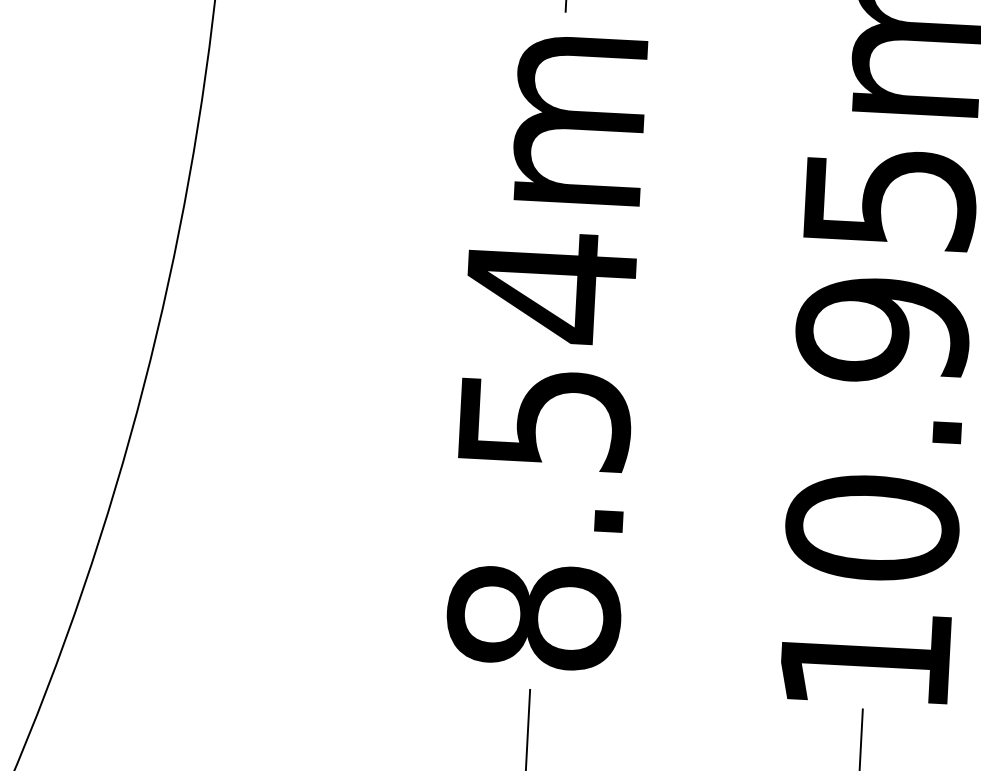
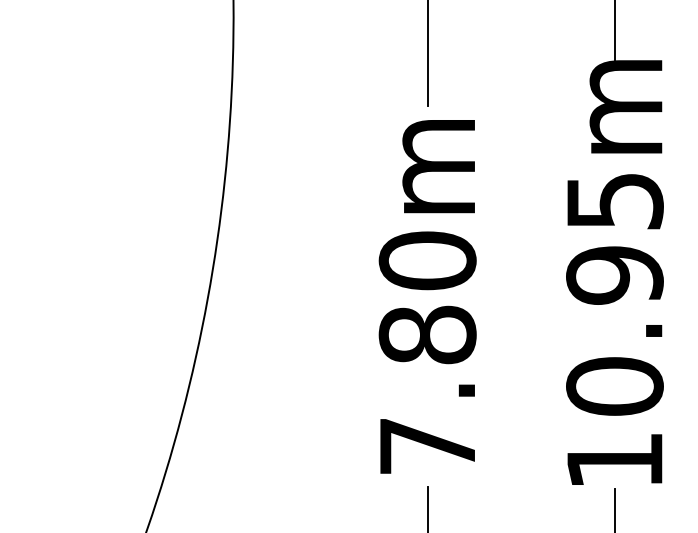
text: (542, 450) -> (427, 352), 8.54m -> 7.80m

